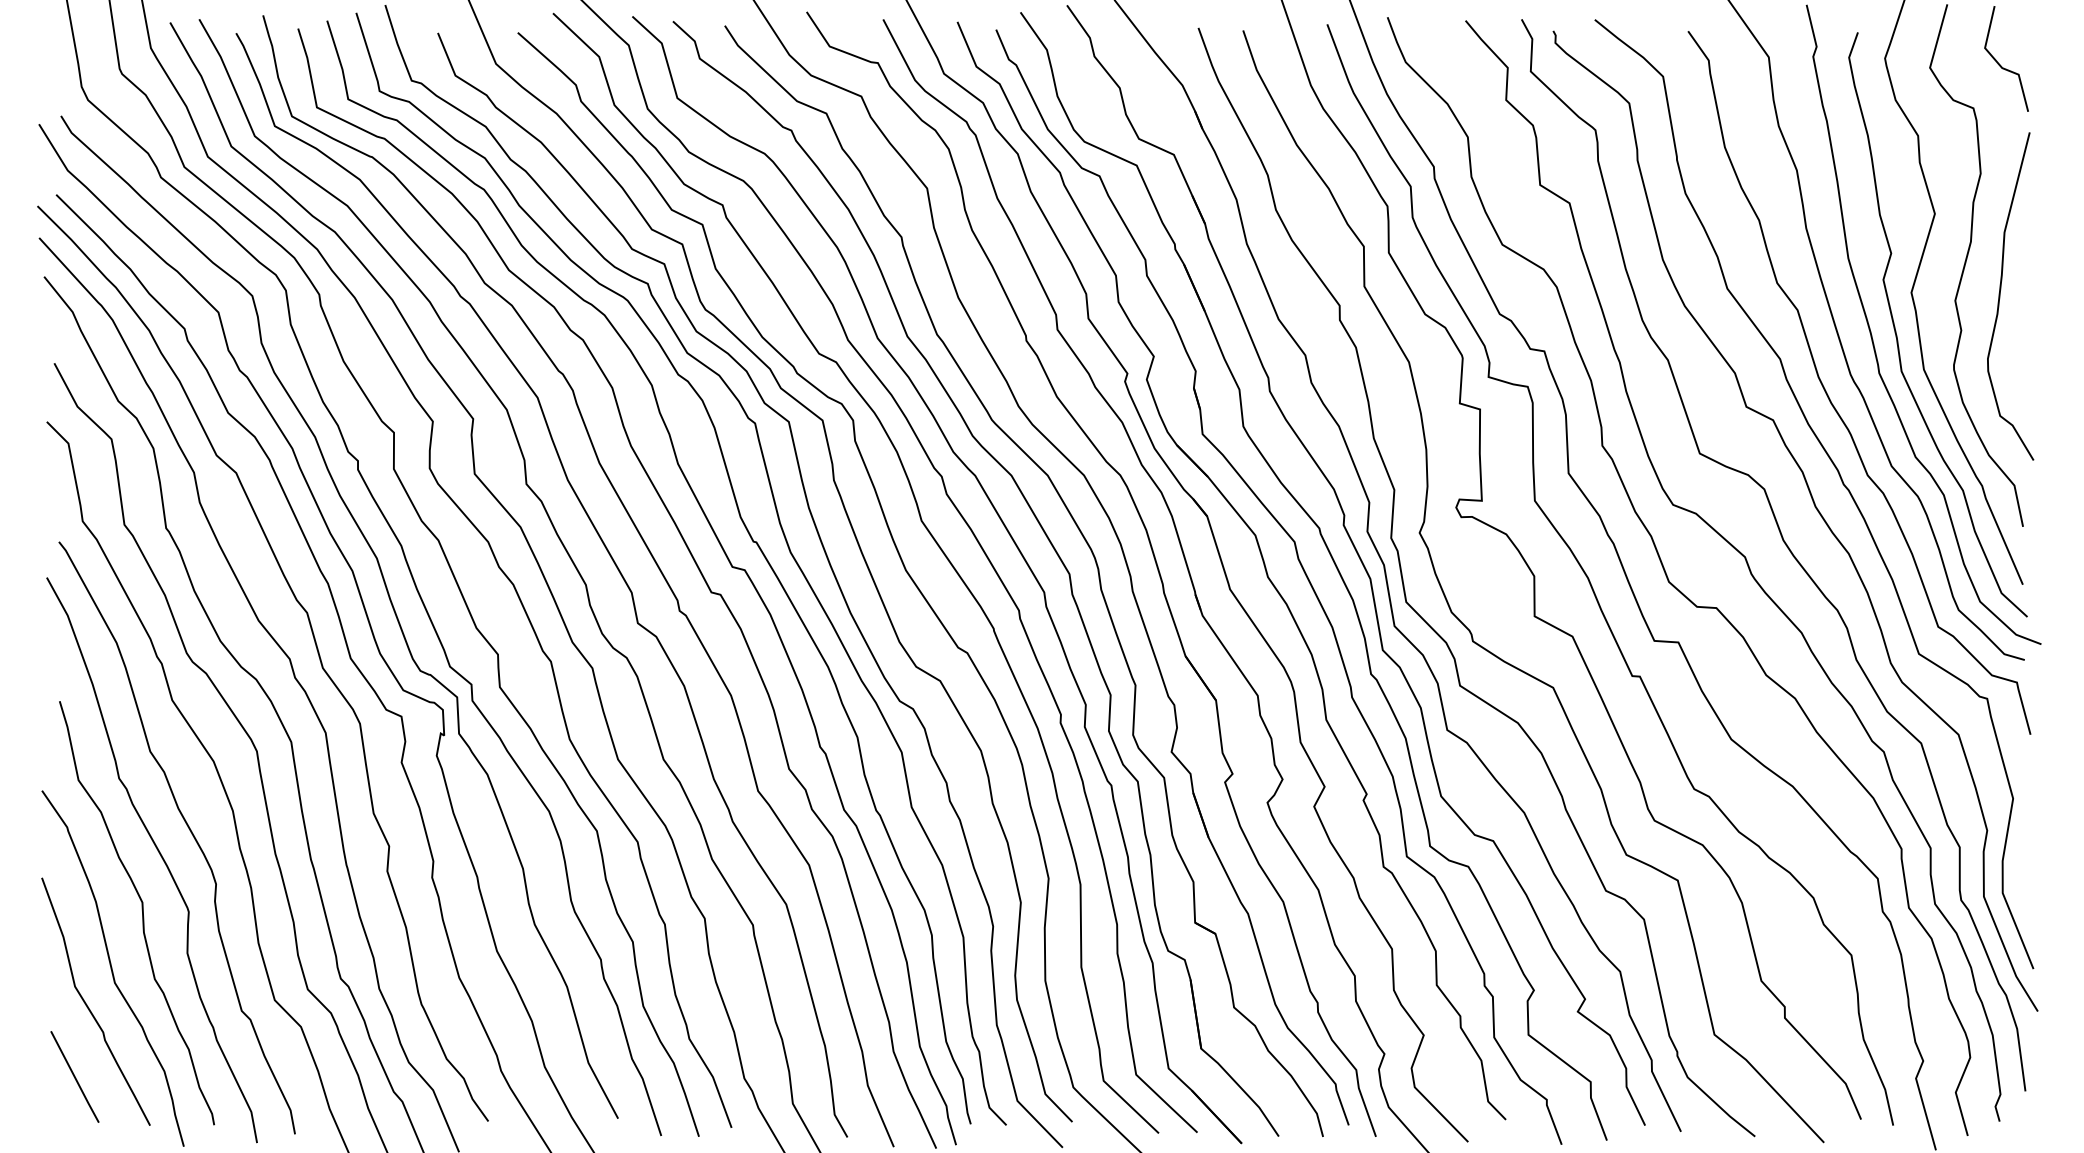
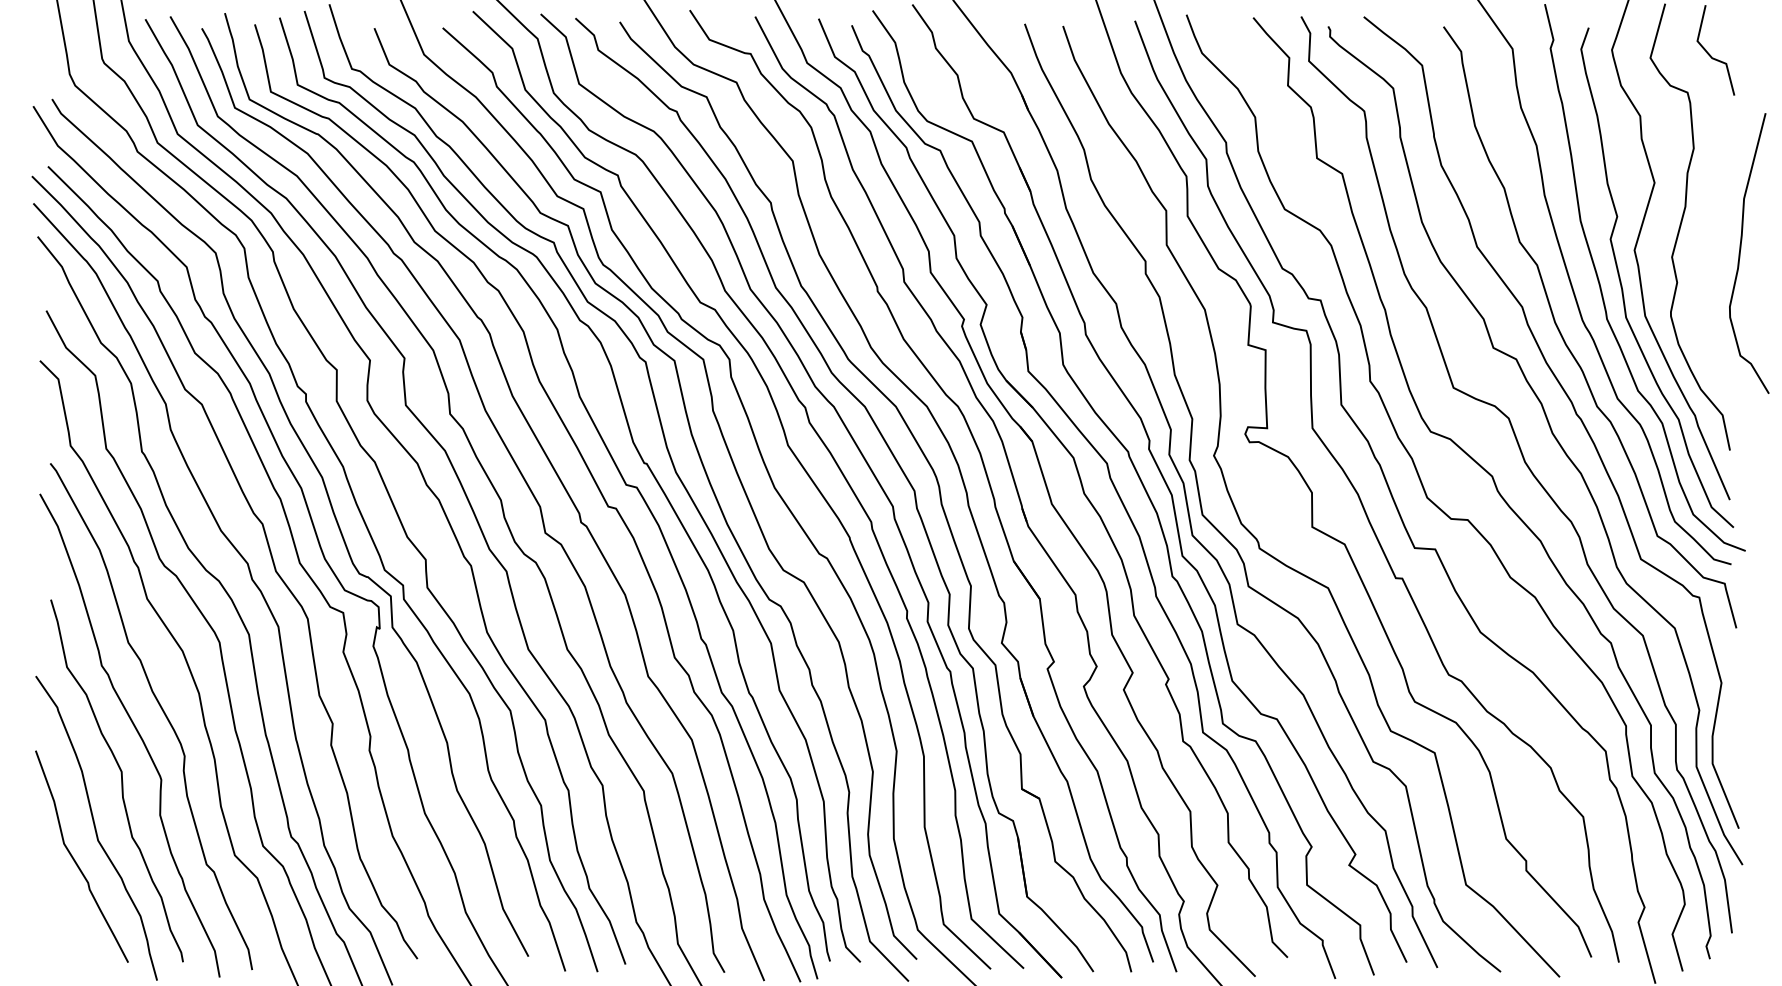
curve: (2000, 296) -> (1740, 253), moved
line: (74, 1076) -> (63, 920), removed

